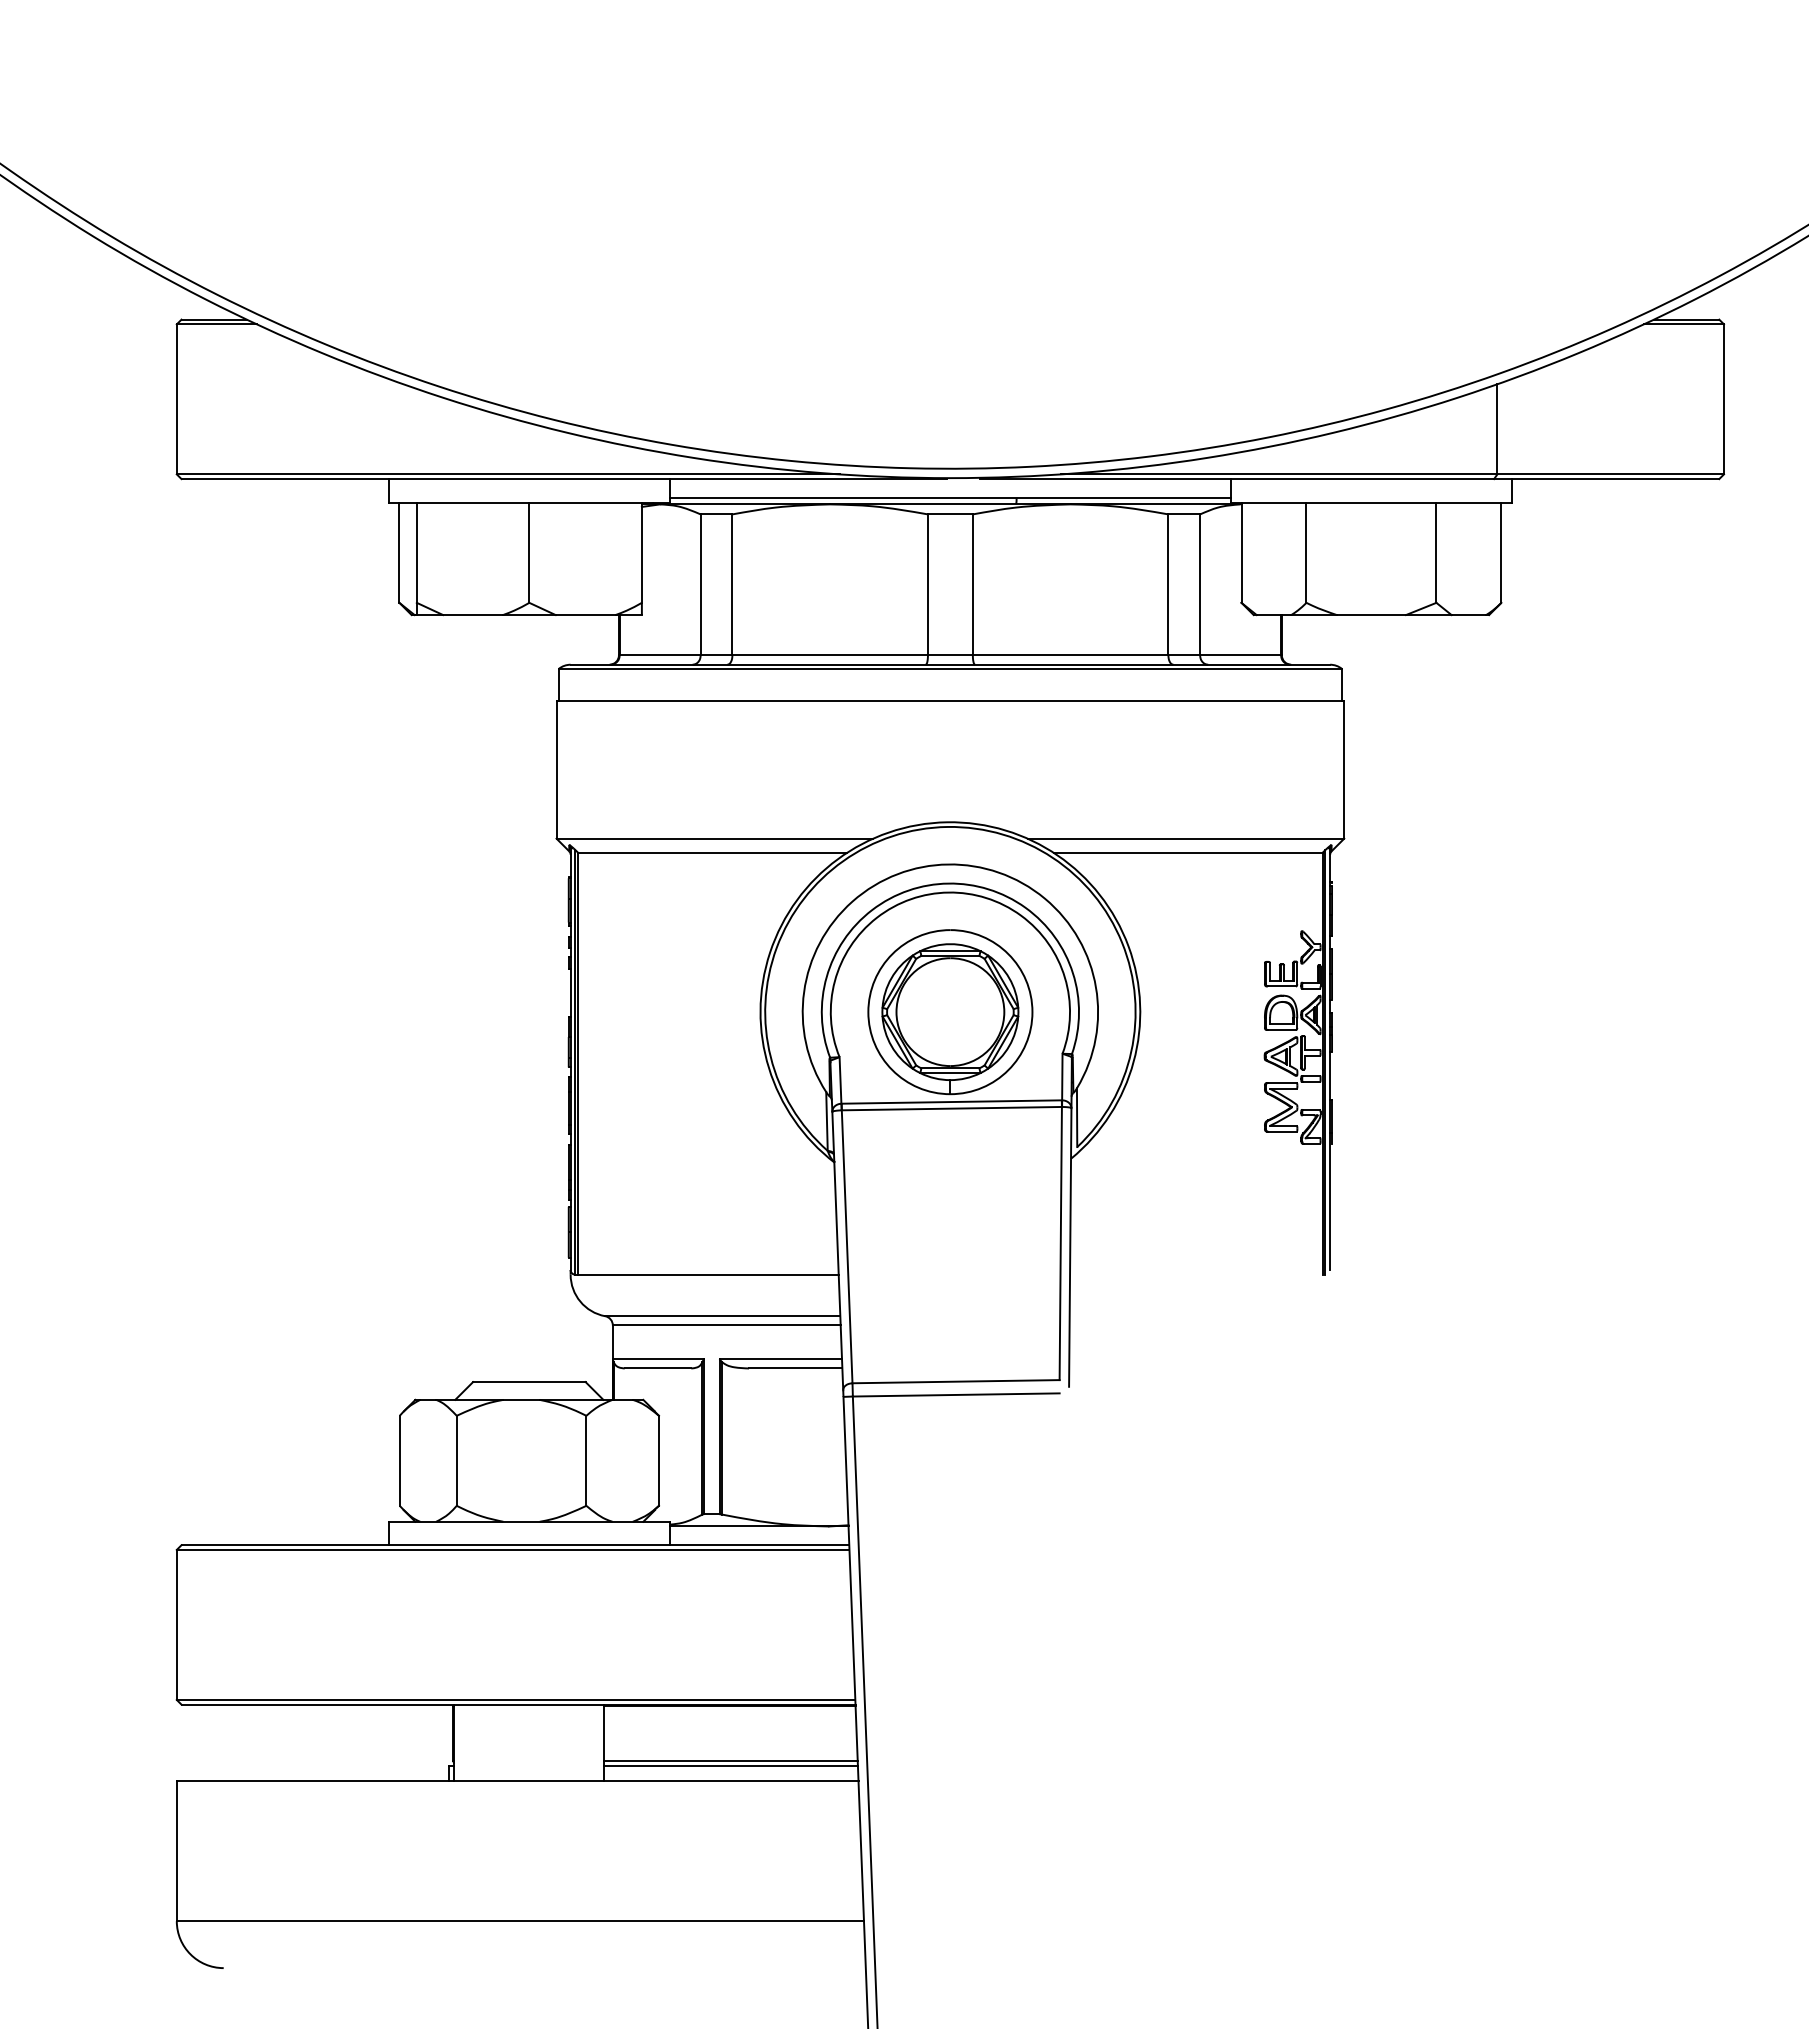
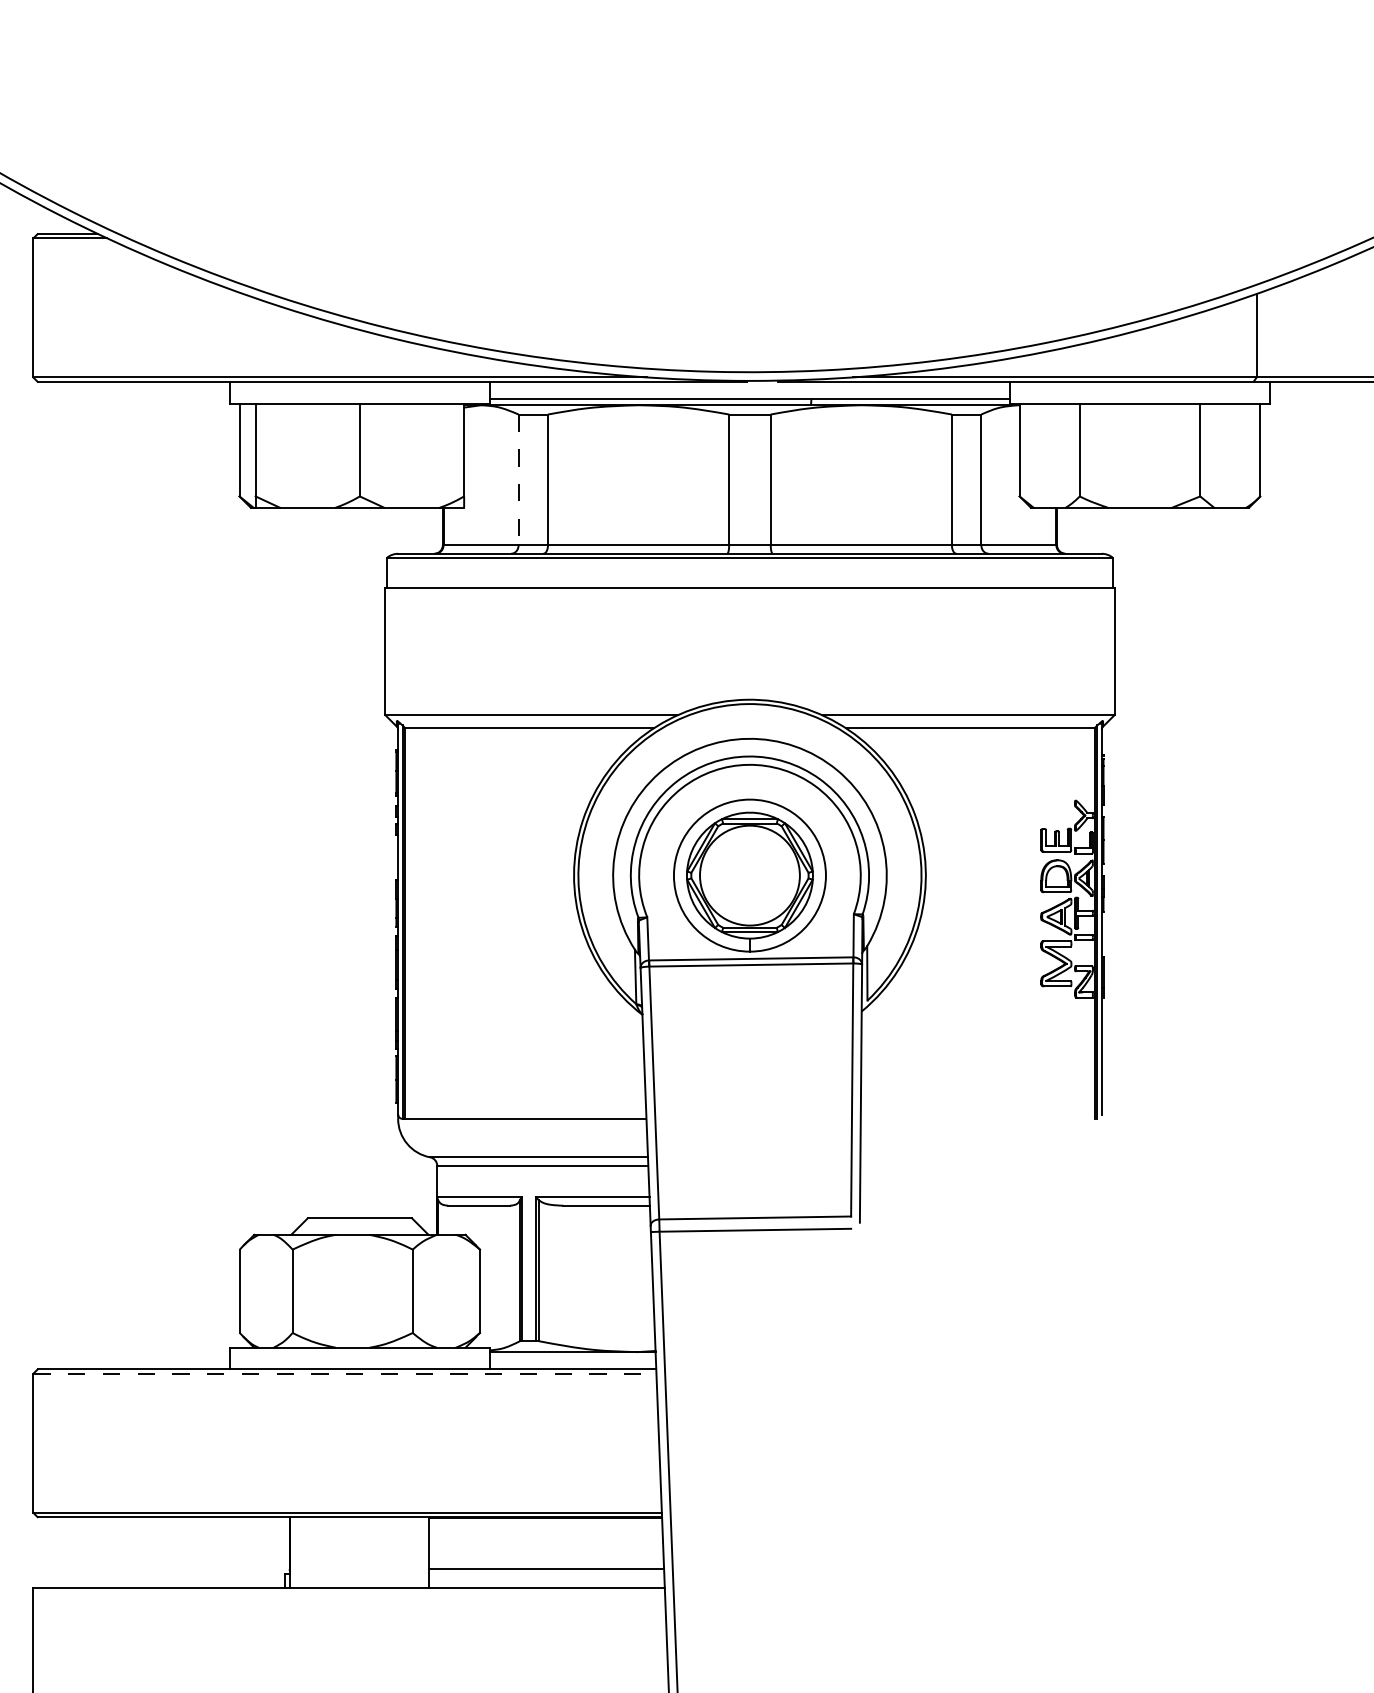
line: (700, 585) -> (518, 480), solid -> dashed
line: (513, 1549) -> (345, 1373), solid -> dashed
line: (730, 1765) -> (546, 1573), removed

